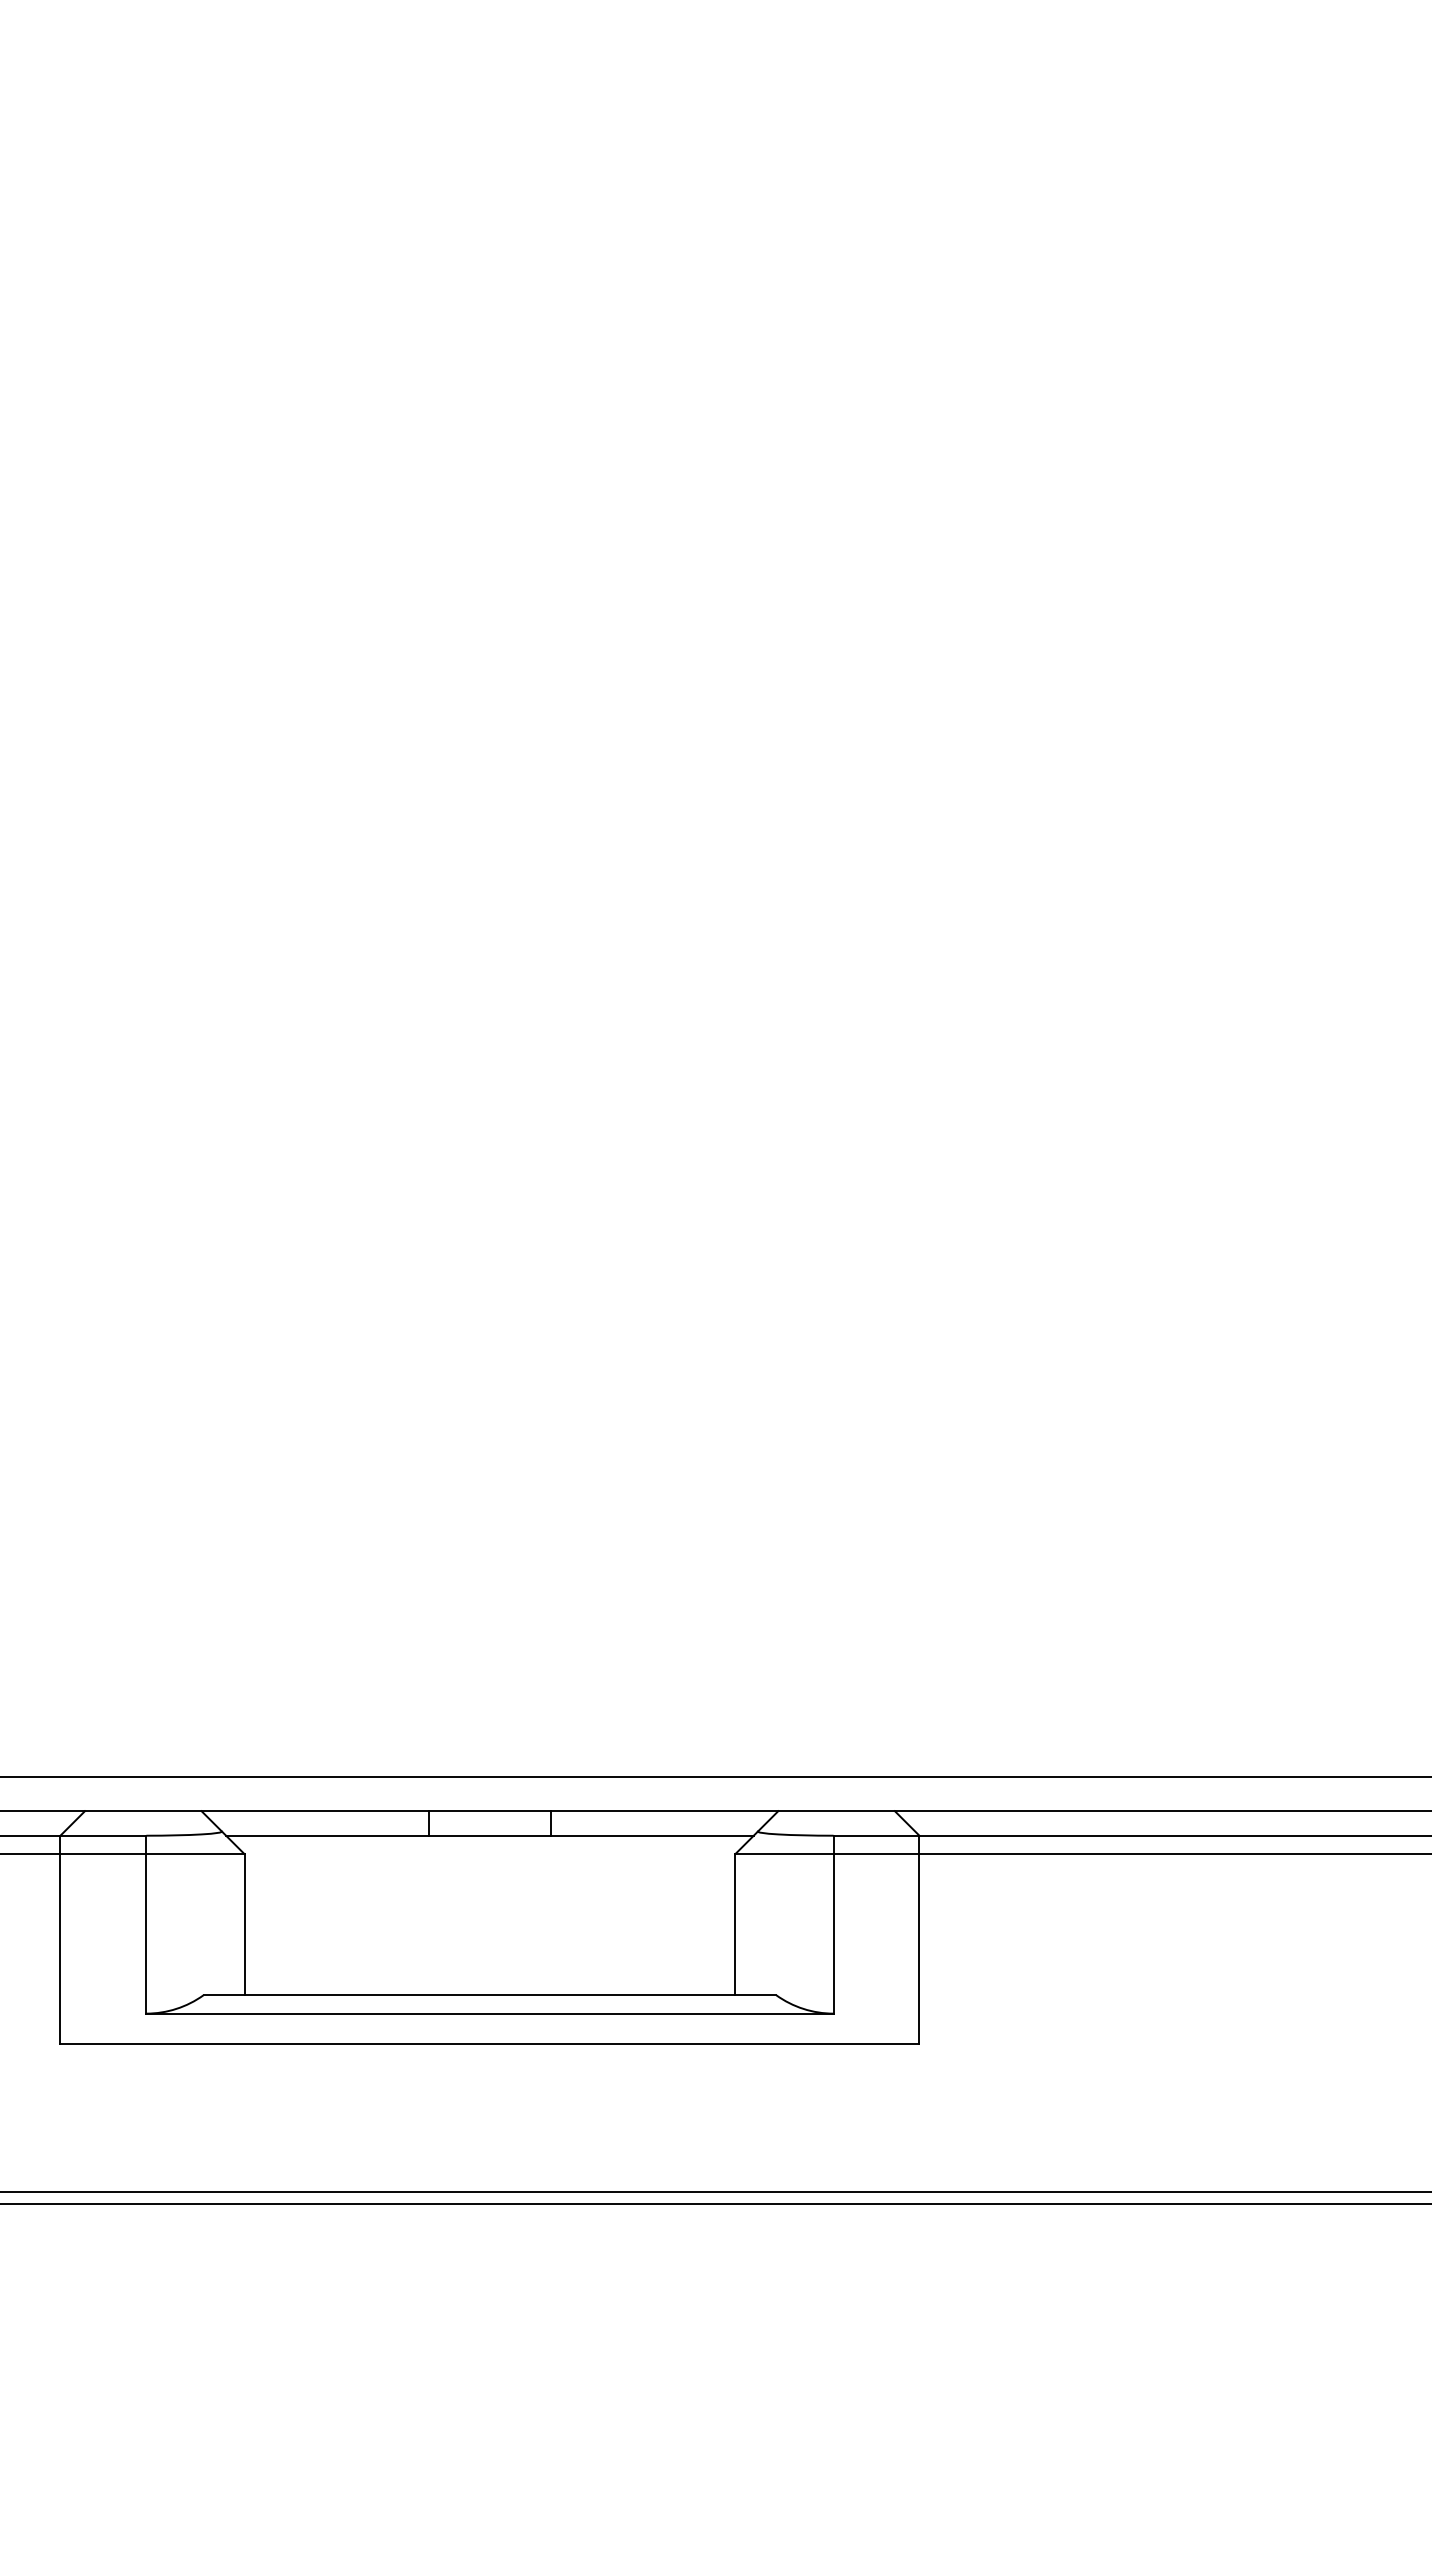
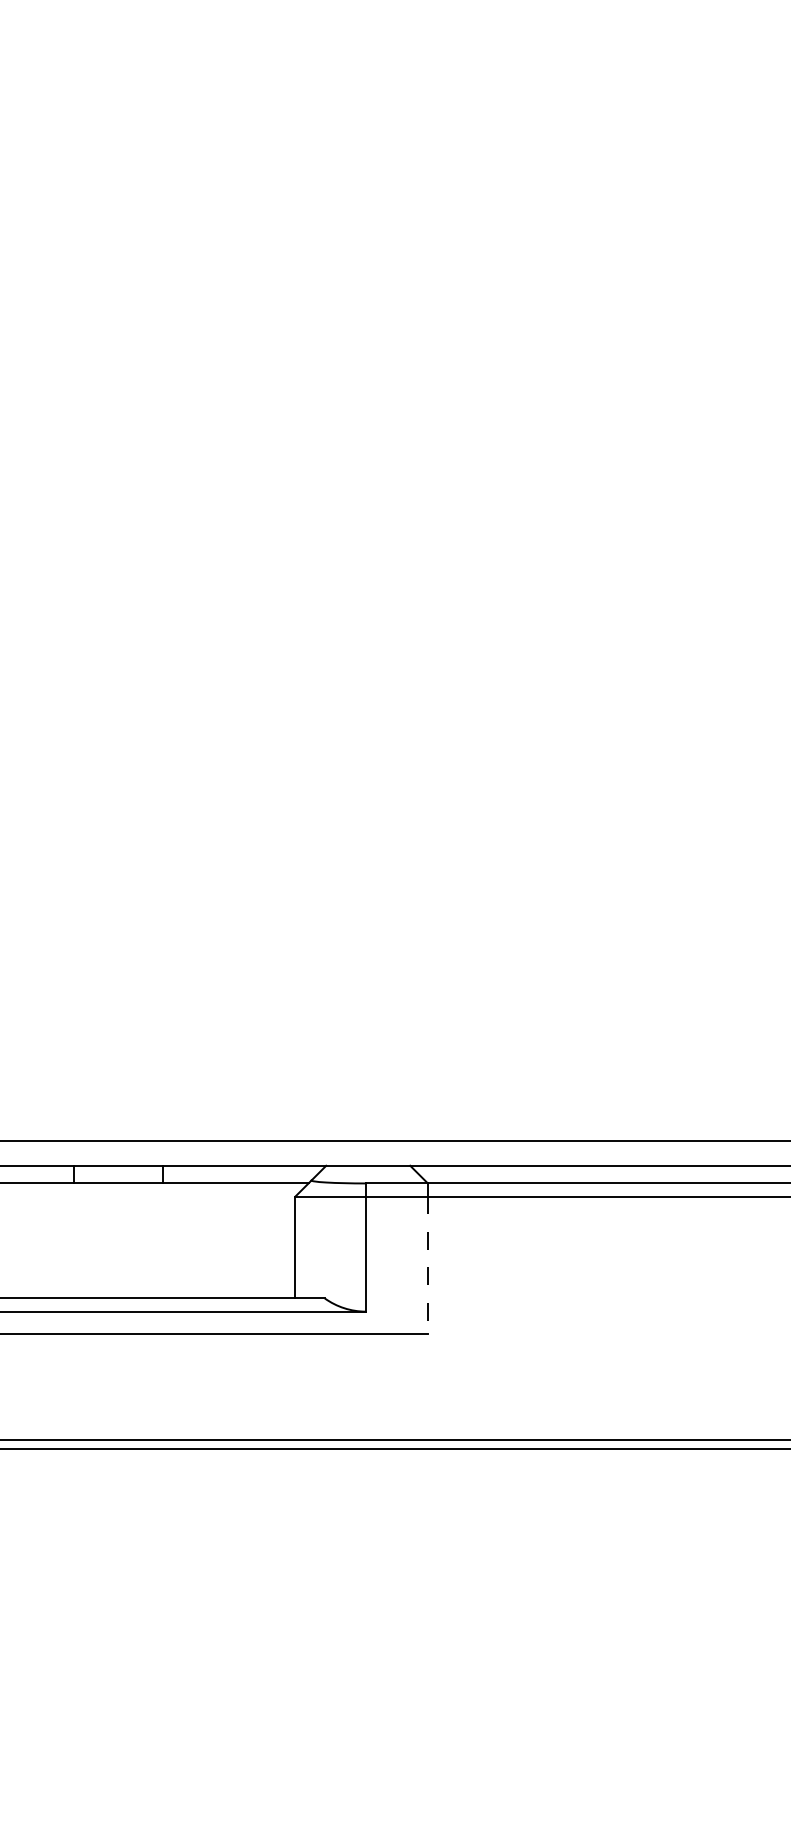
line: (919, 1949) -> (427, 1265), solid -> dashed

